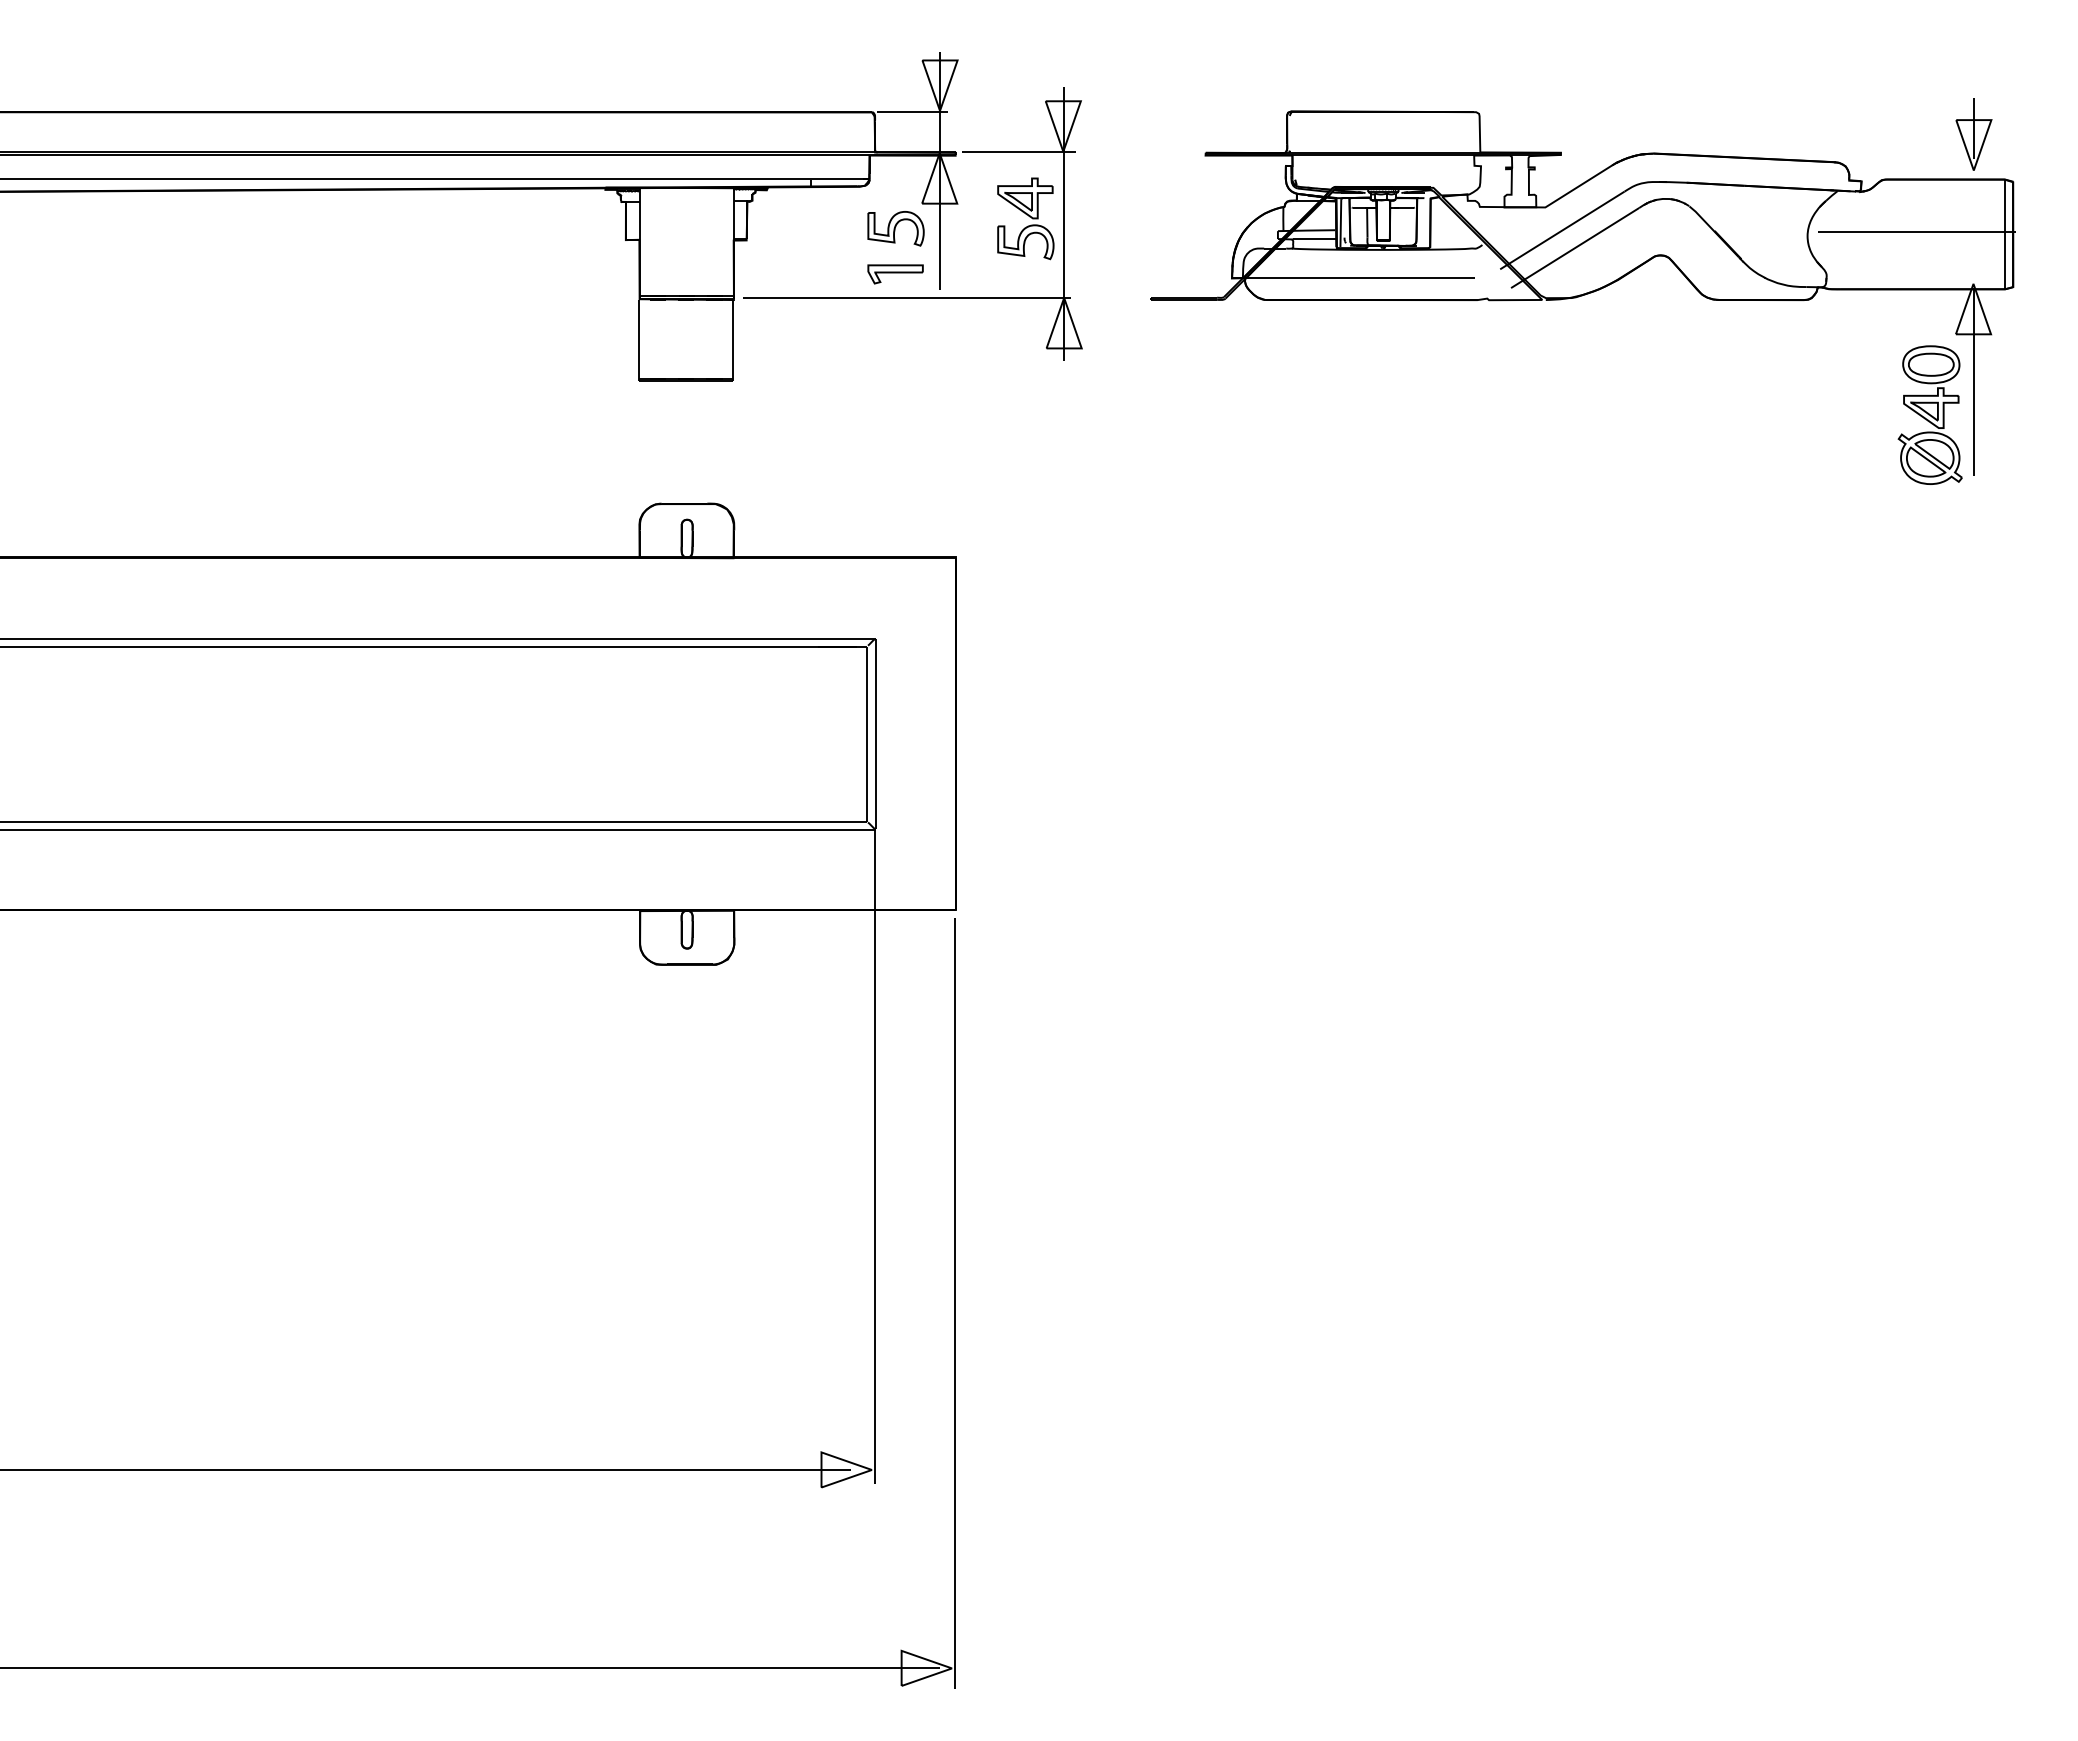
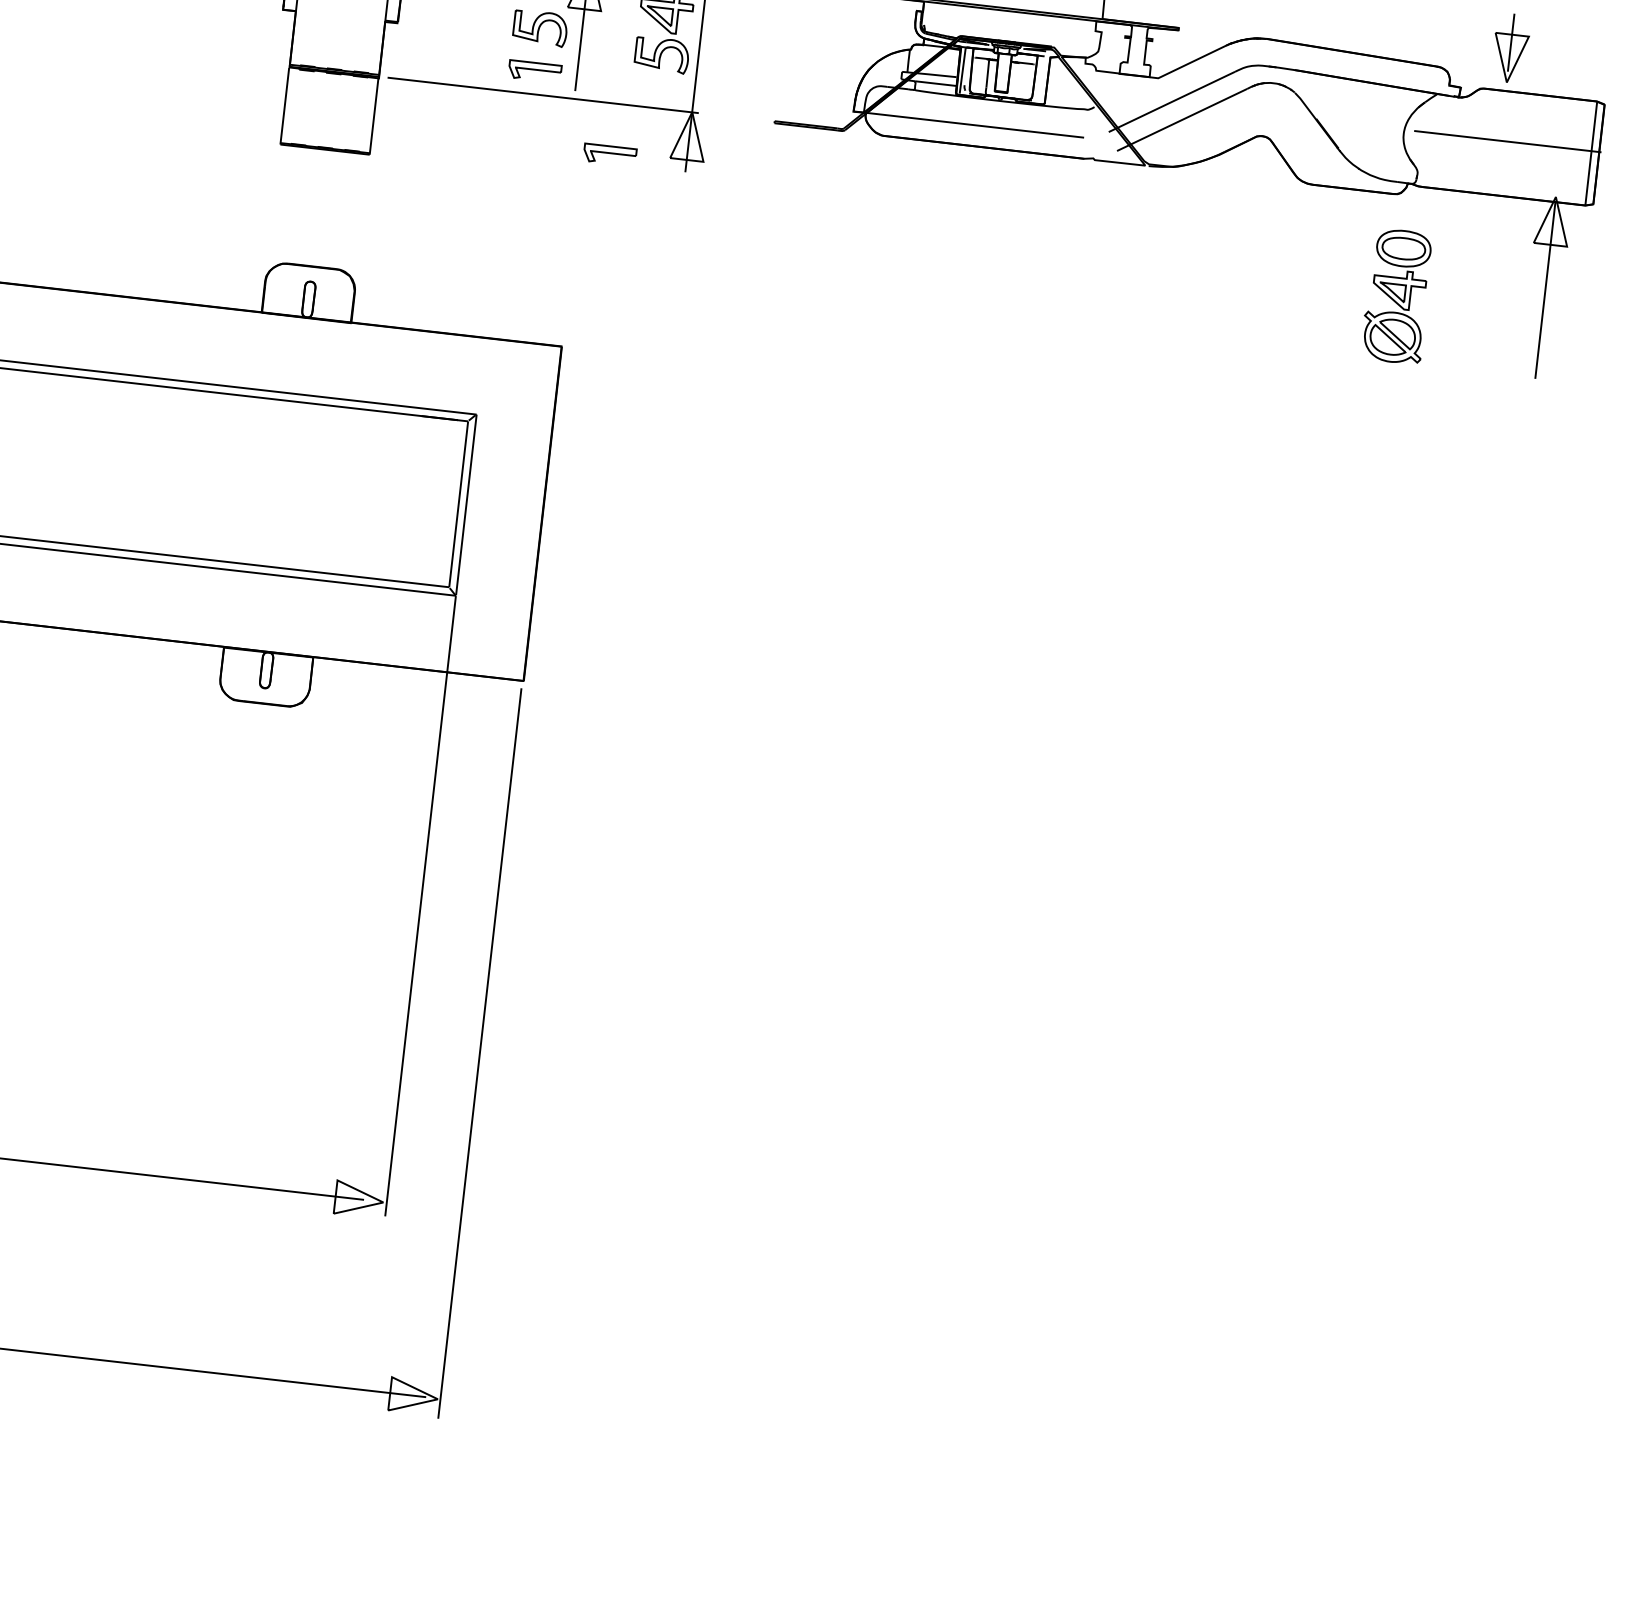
part: (1973, 134) -> (1510, 48), moved
part: (983, 352) -> (609, 155), added
part: (1929, 414) -> (1396, 295), moved

